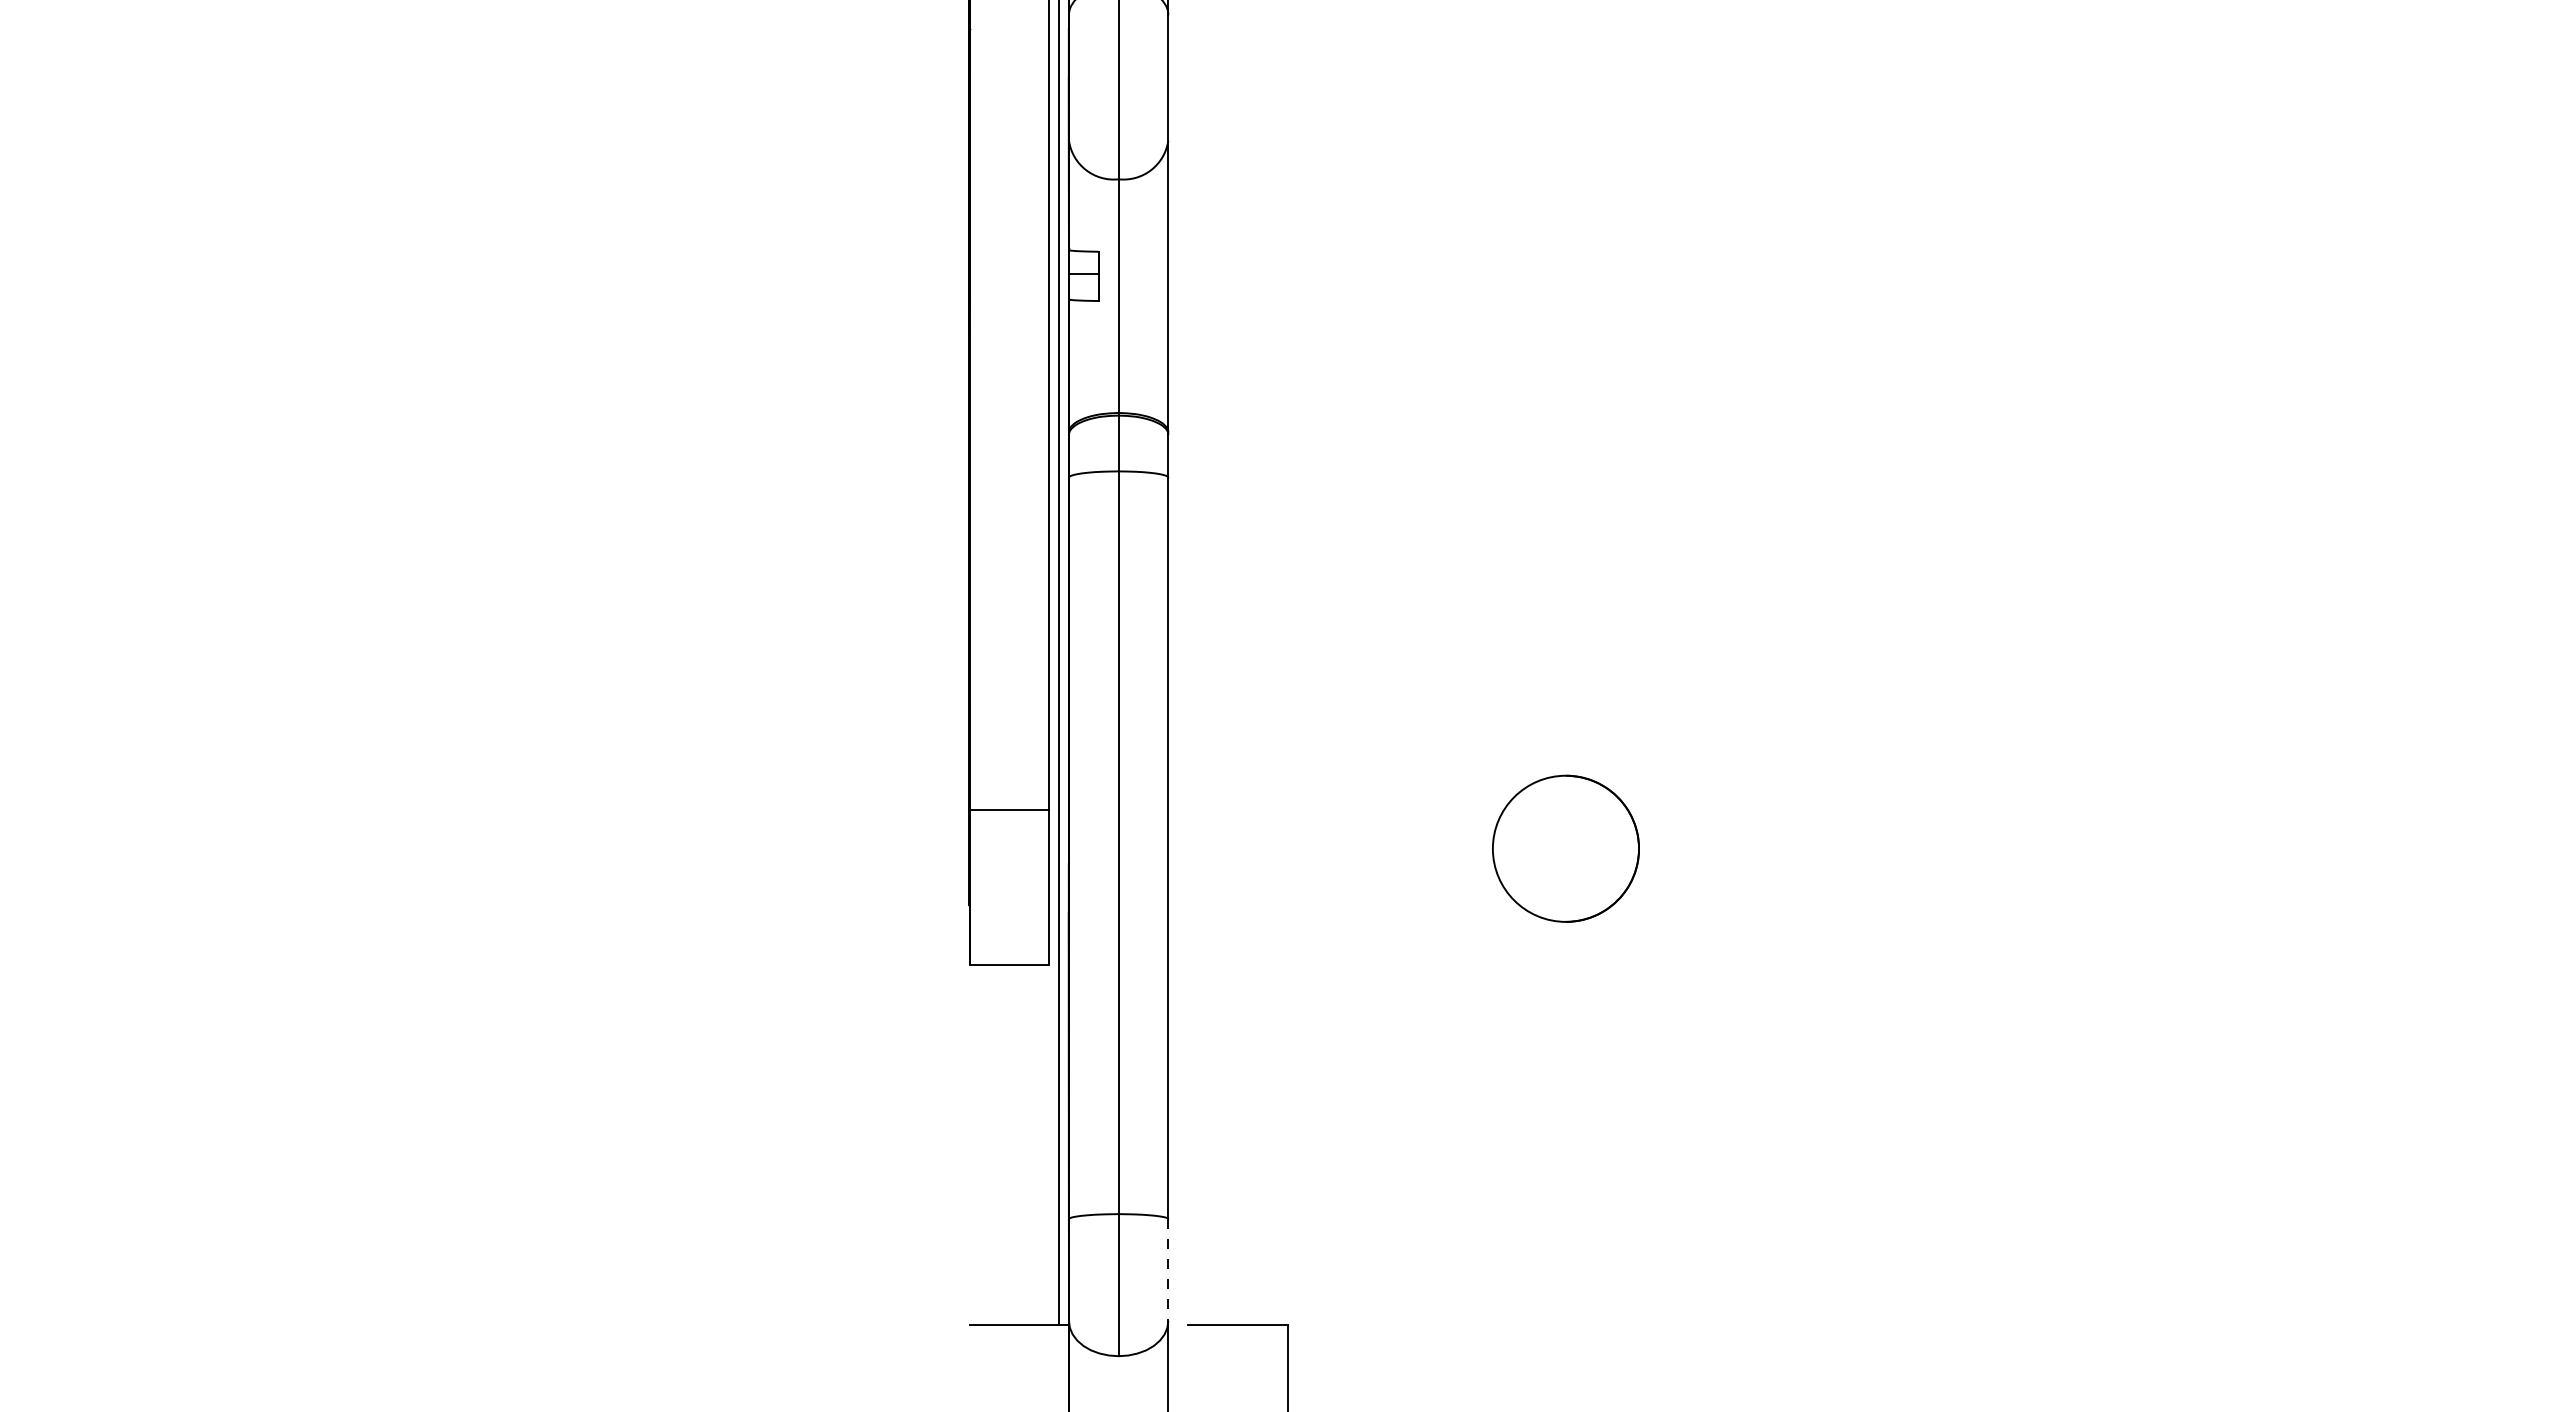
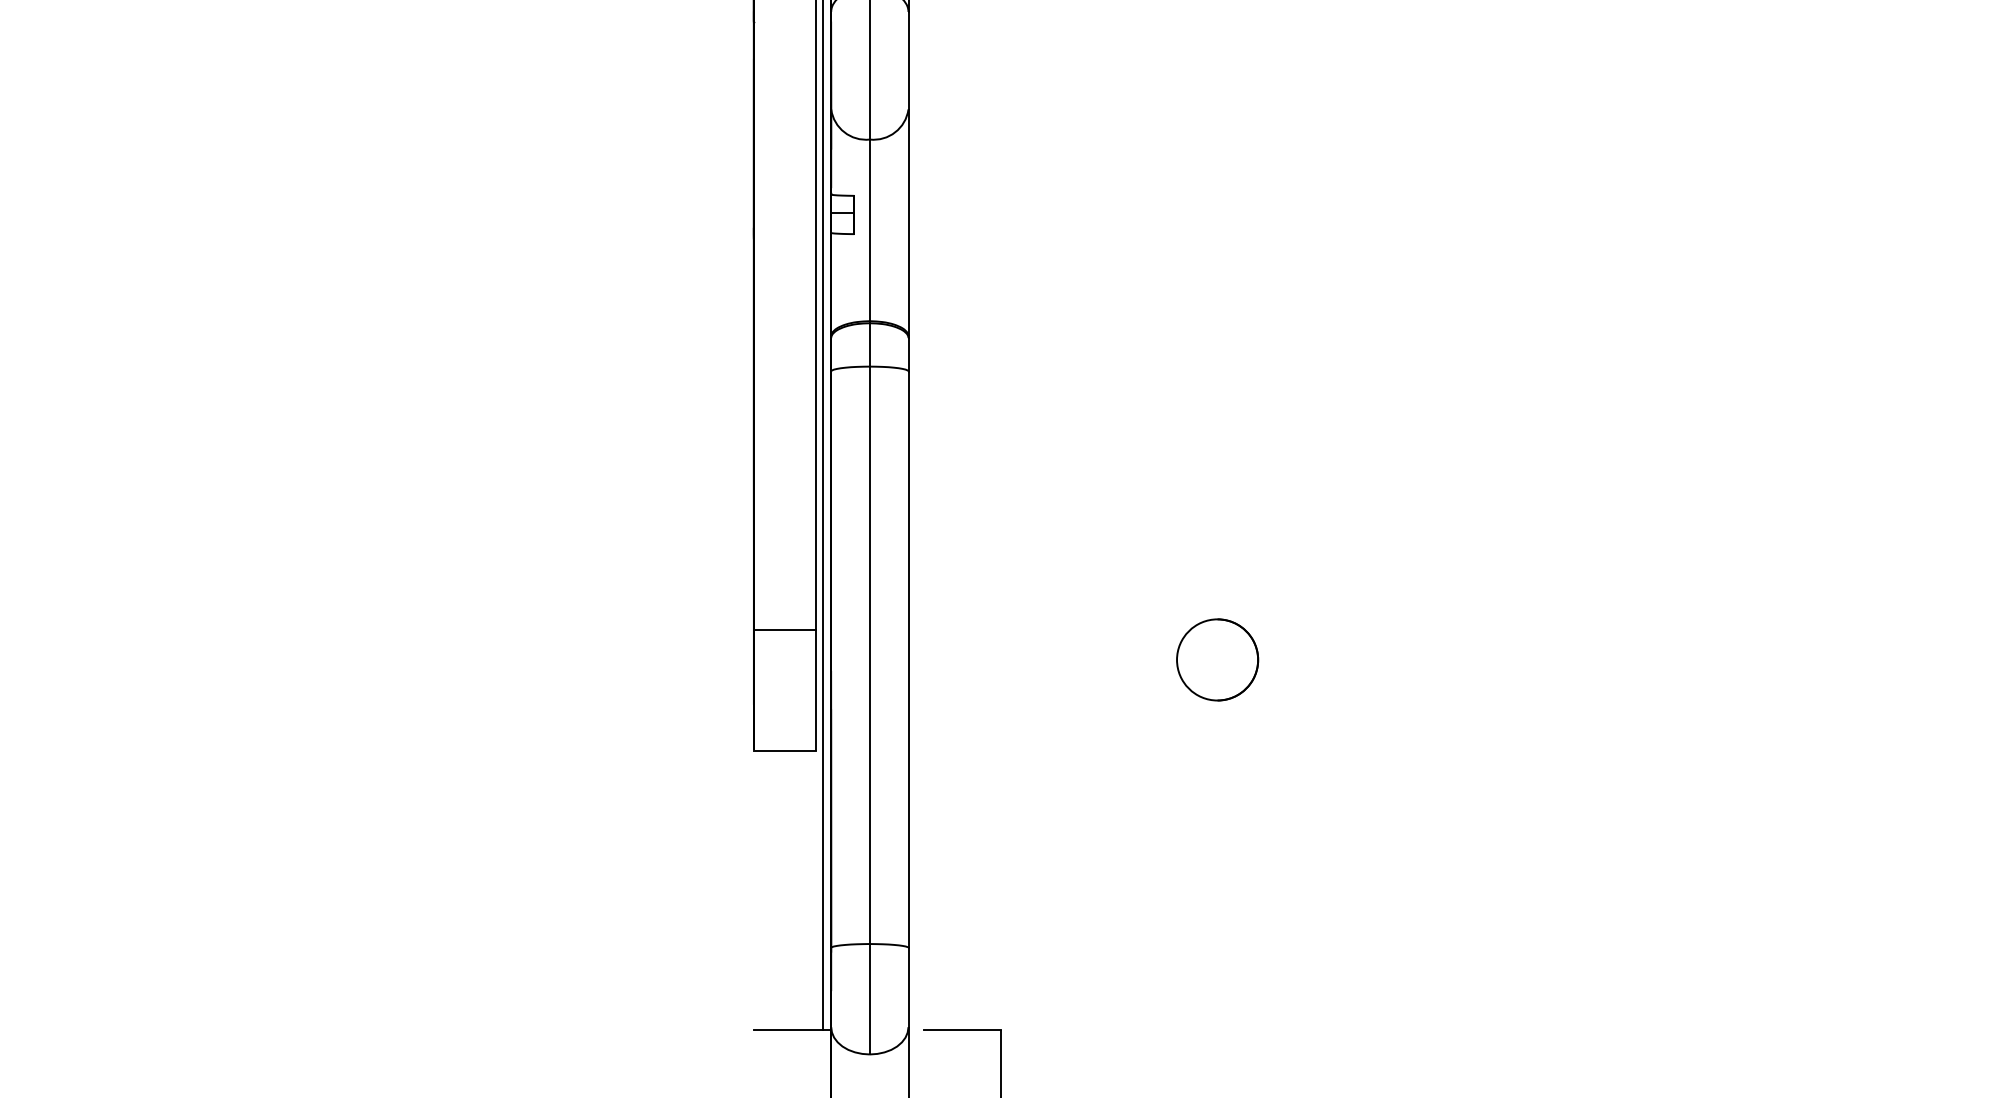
part: (1565, 848) -> (1217, 659), size x0.71
line: (1168, 1270) -> (908, 987), dashed -> solid

